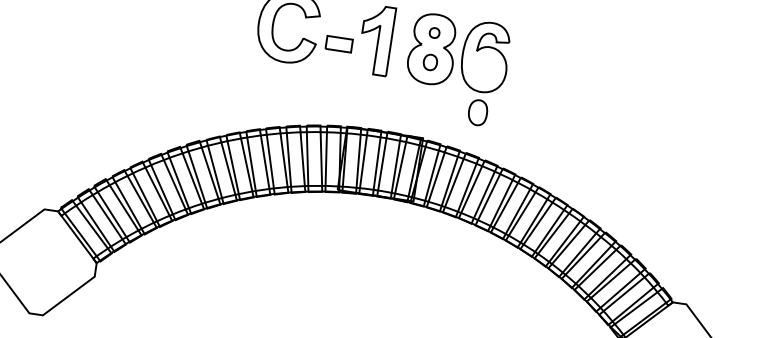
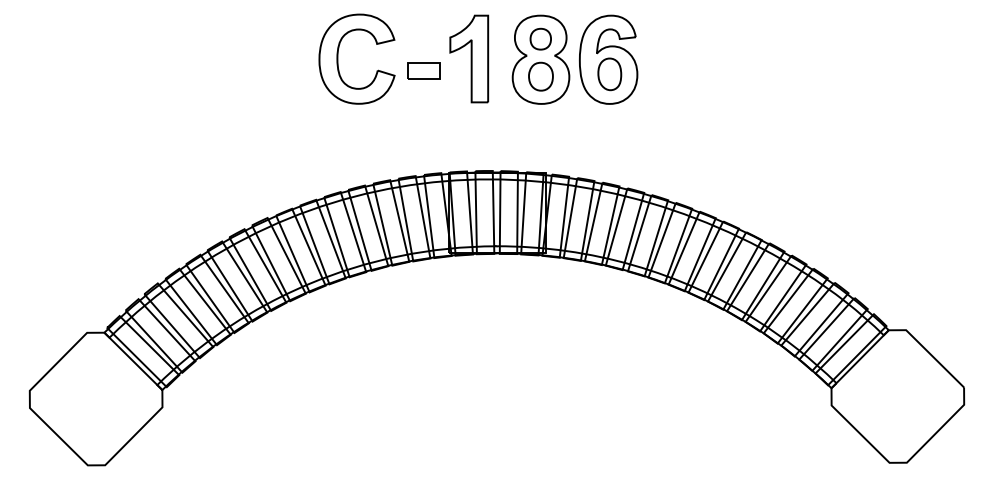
part: (434, 32) -> (540, 38), size x1.67
part: (430, 62) -> (540, 76), size x1.43
part: (477, 112) -> (609, 74), moved

